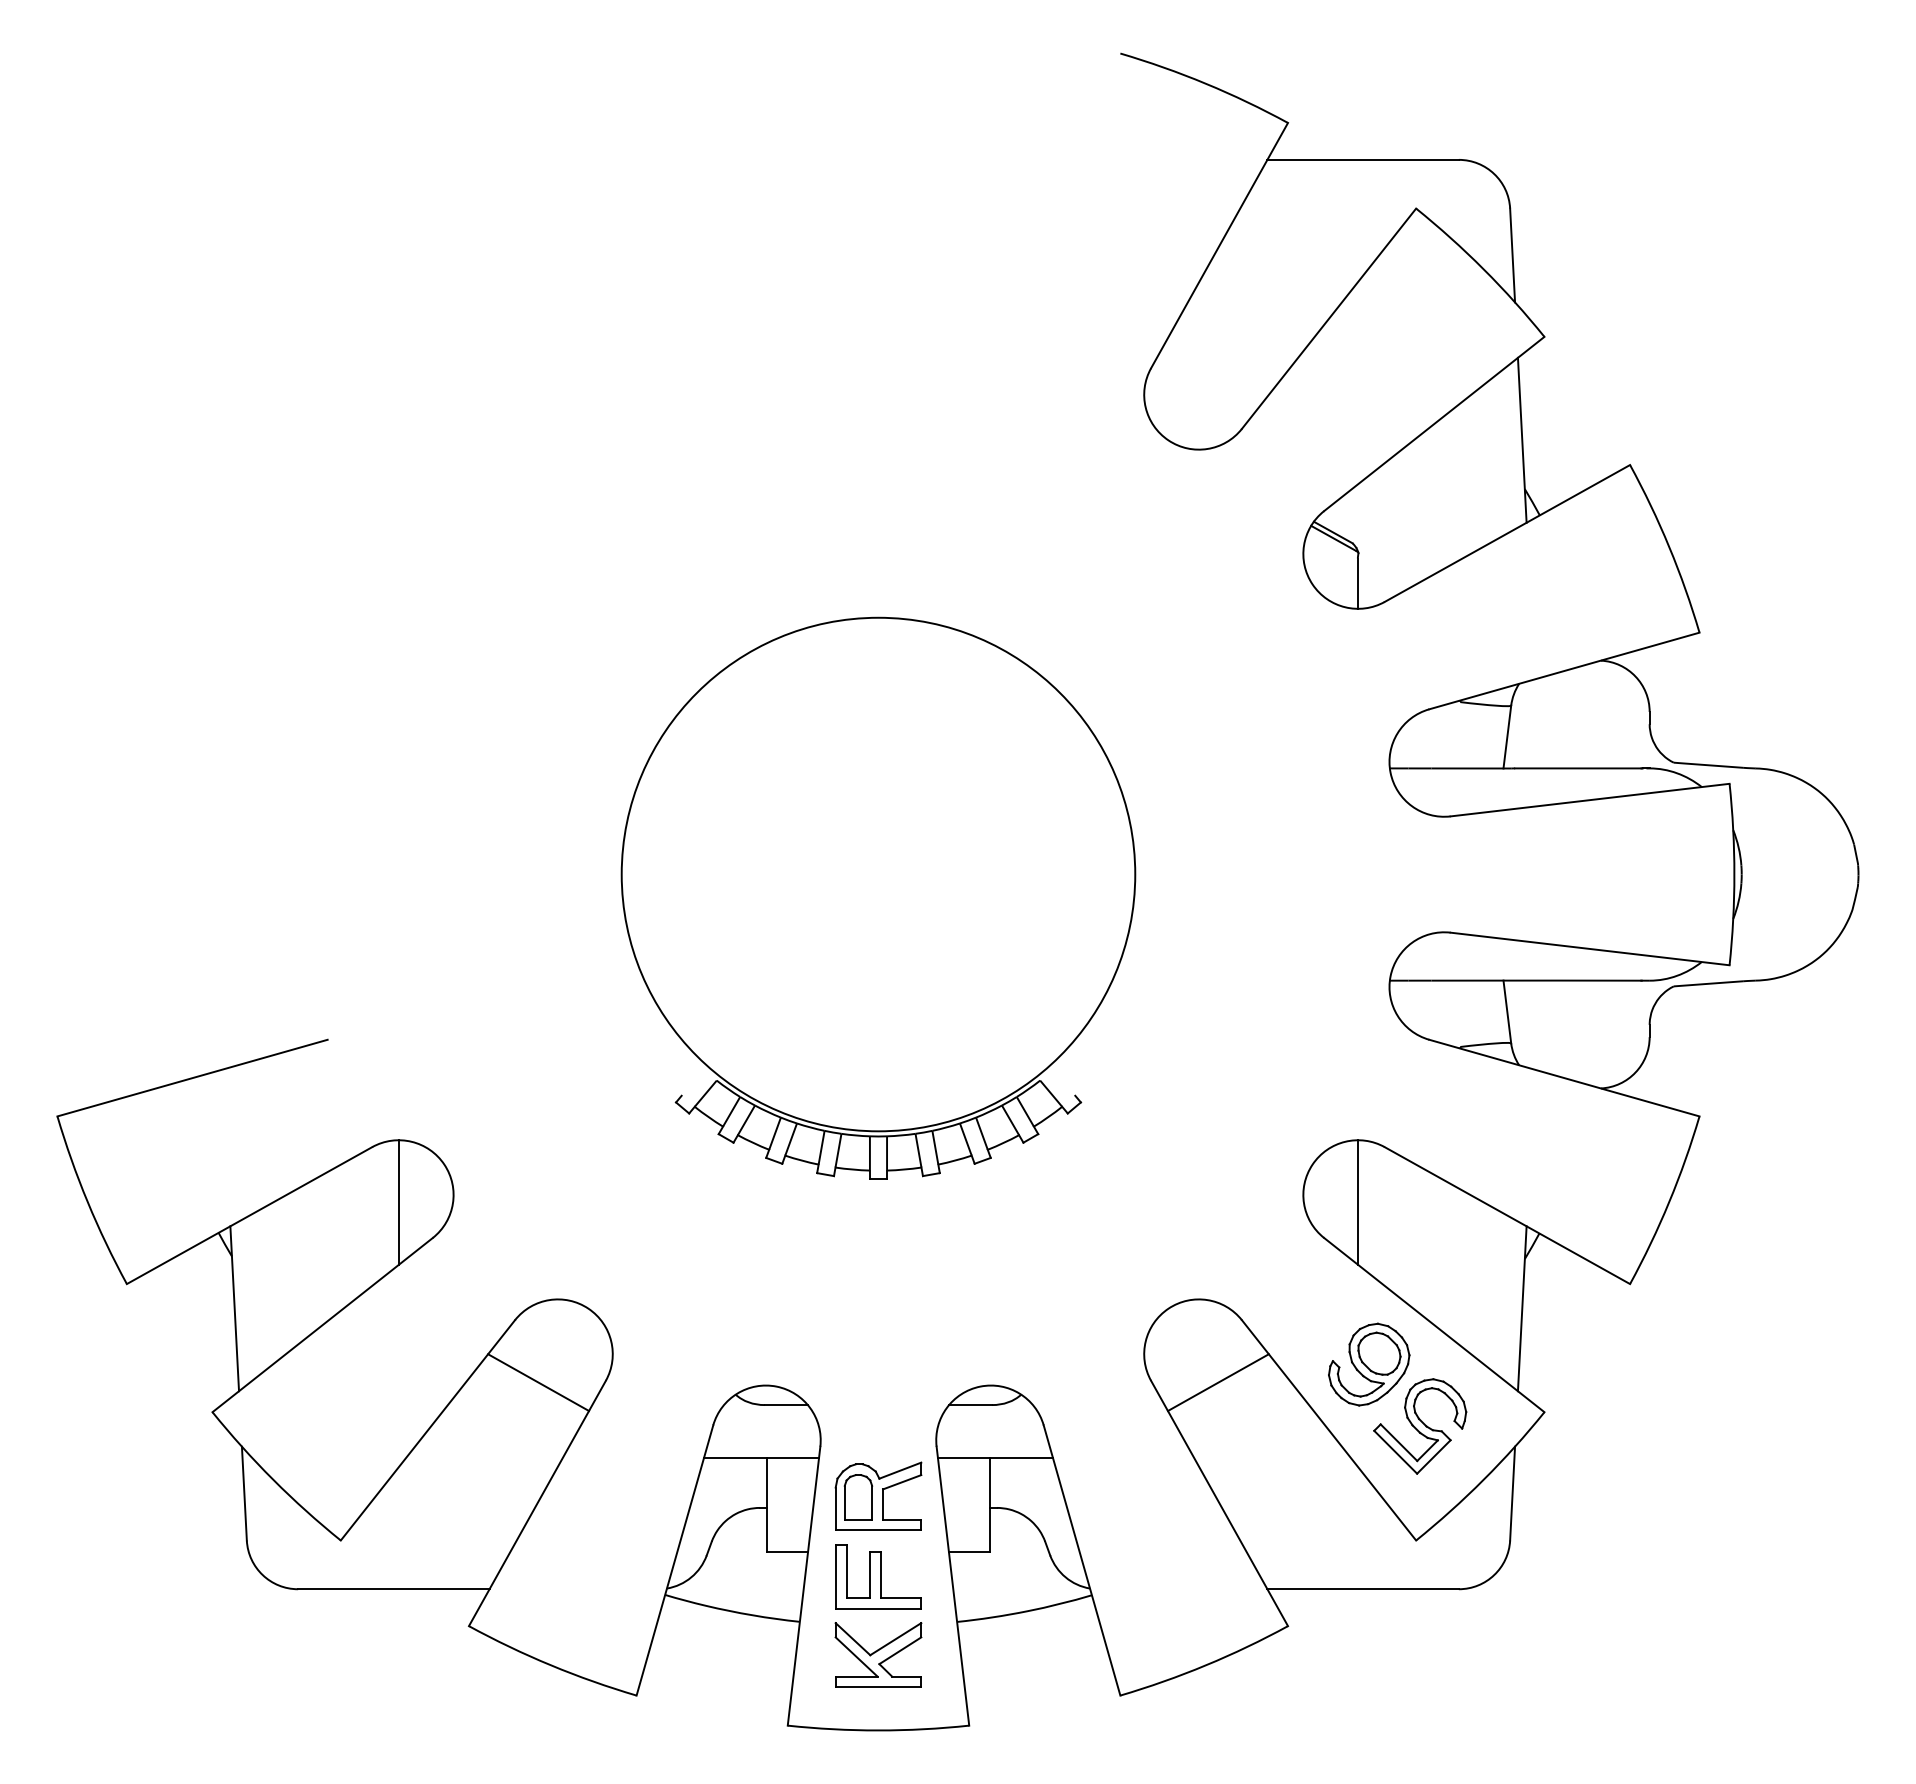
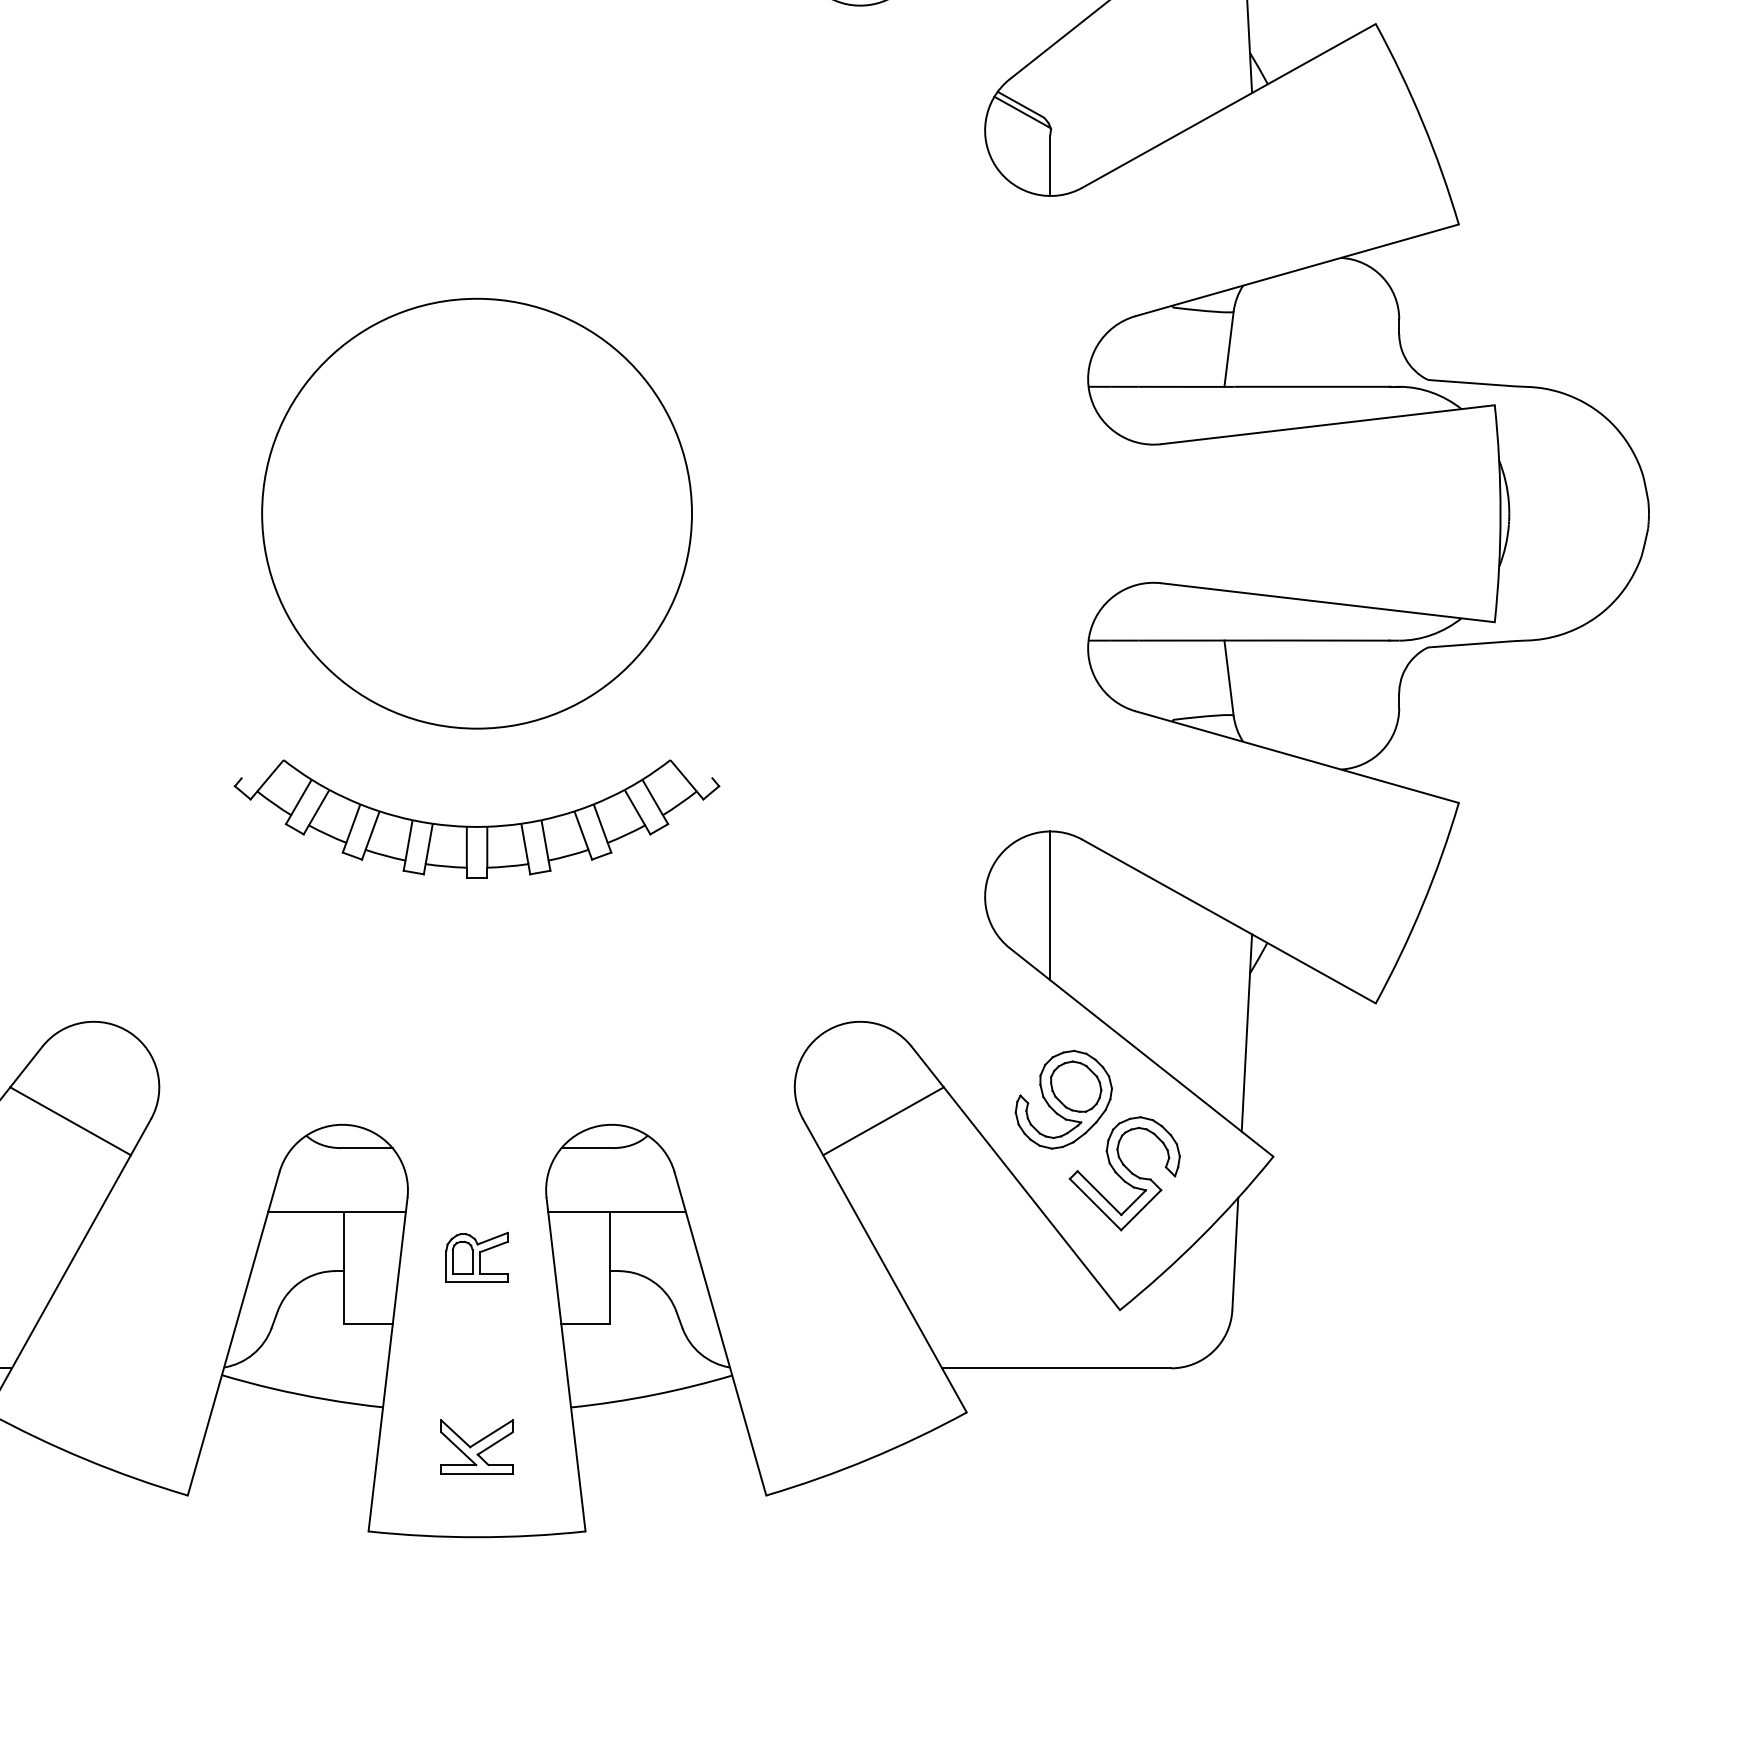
circle: (878, 874) -> (477, 513), size x0.7
part: (878, 1495) -> (477, 1256), size x0.6
part: (878, 1576) -> (477, 1353), removed
part: (878, 1654) -> (477, 1446), size x0.7

